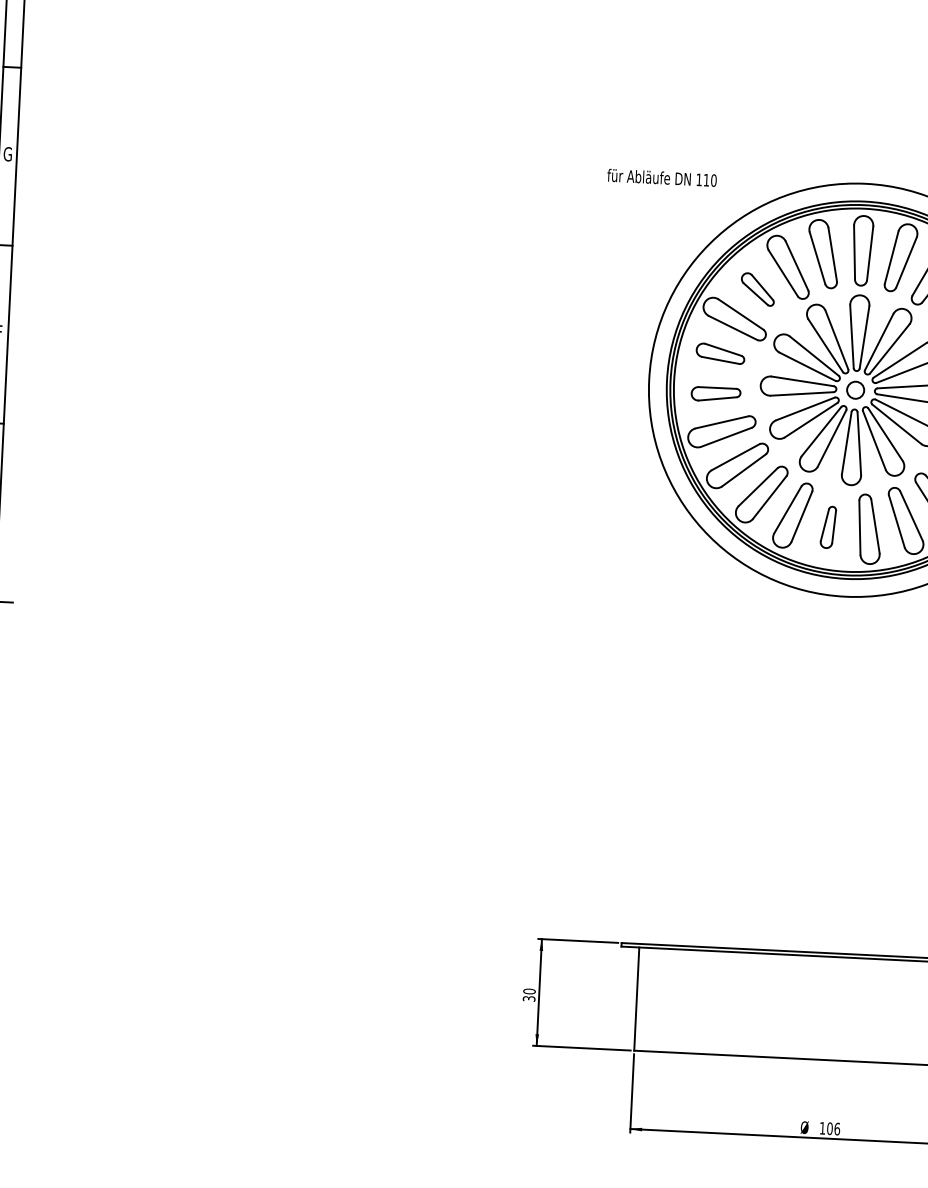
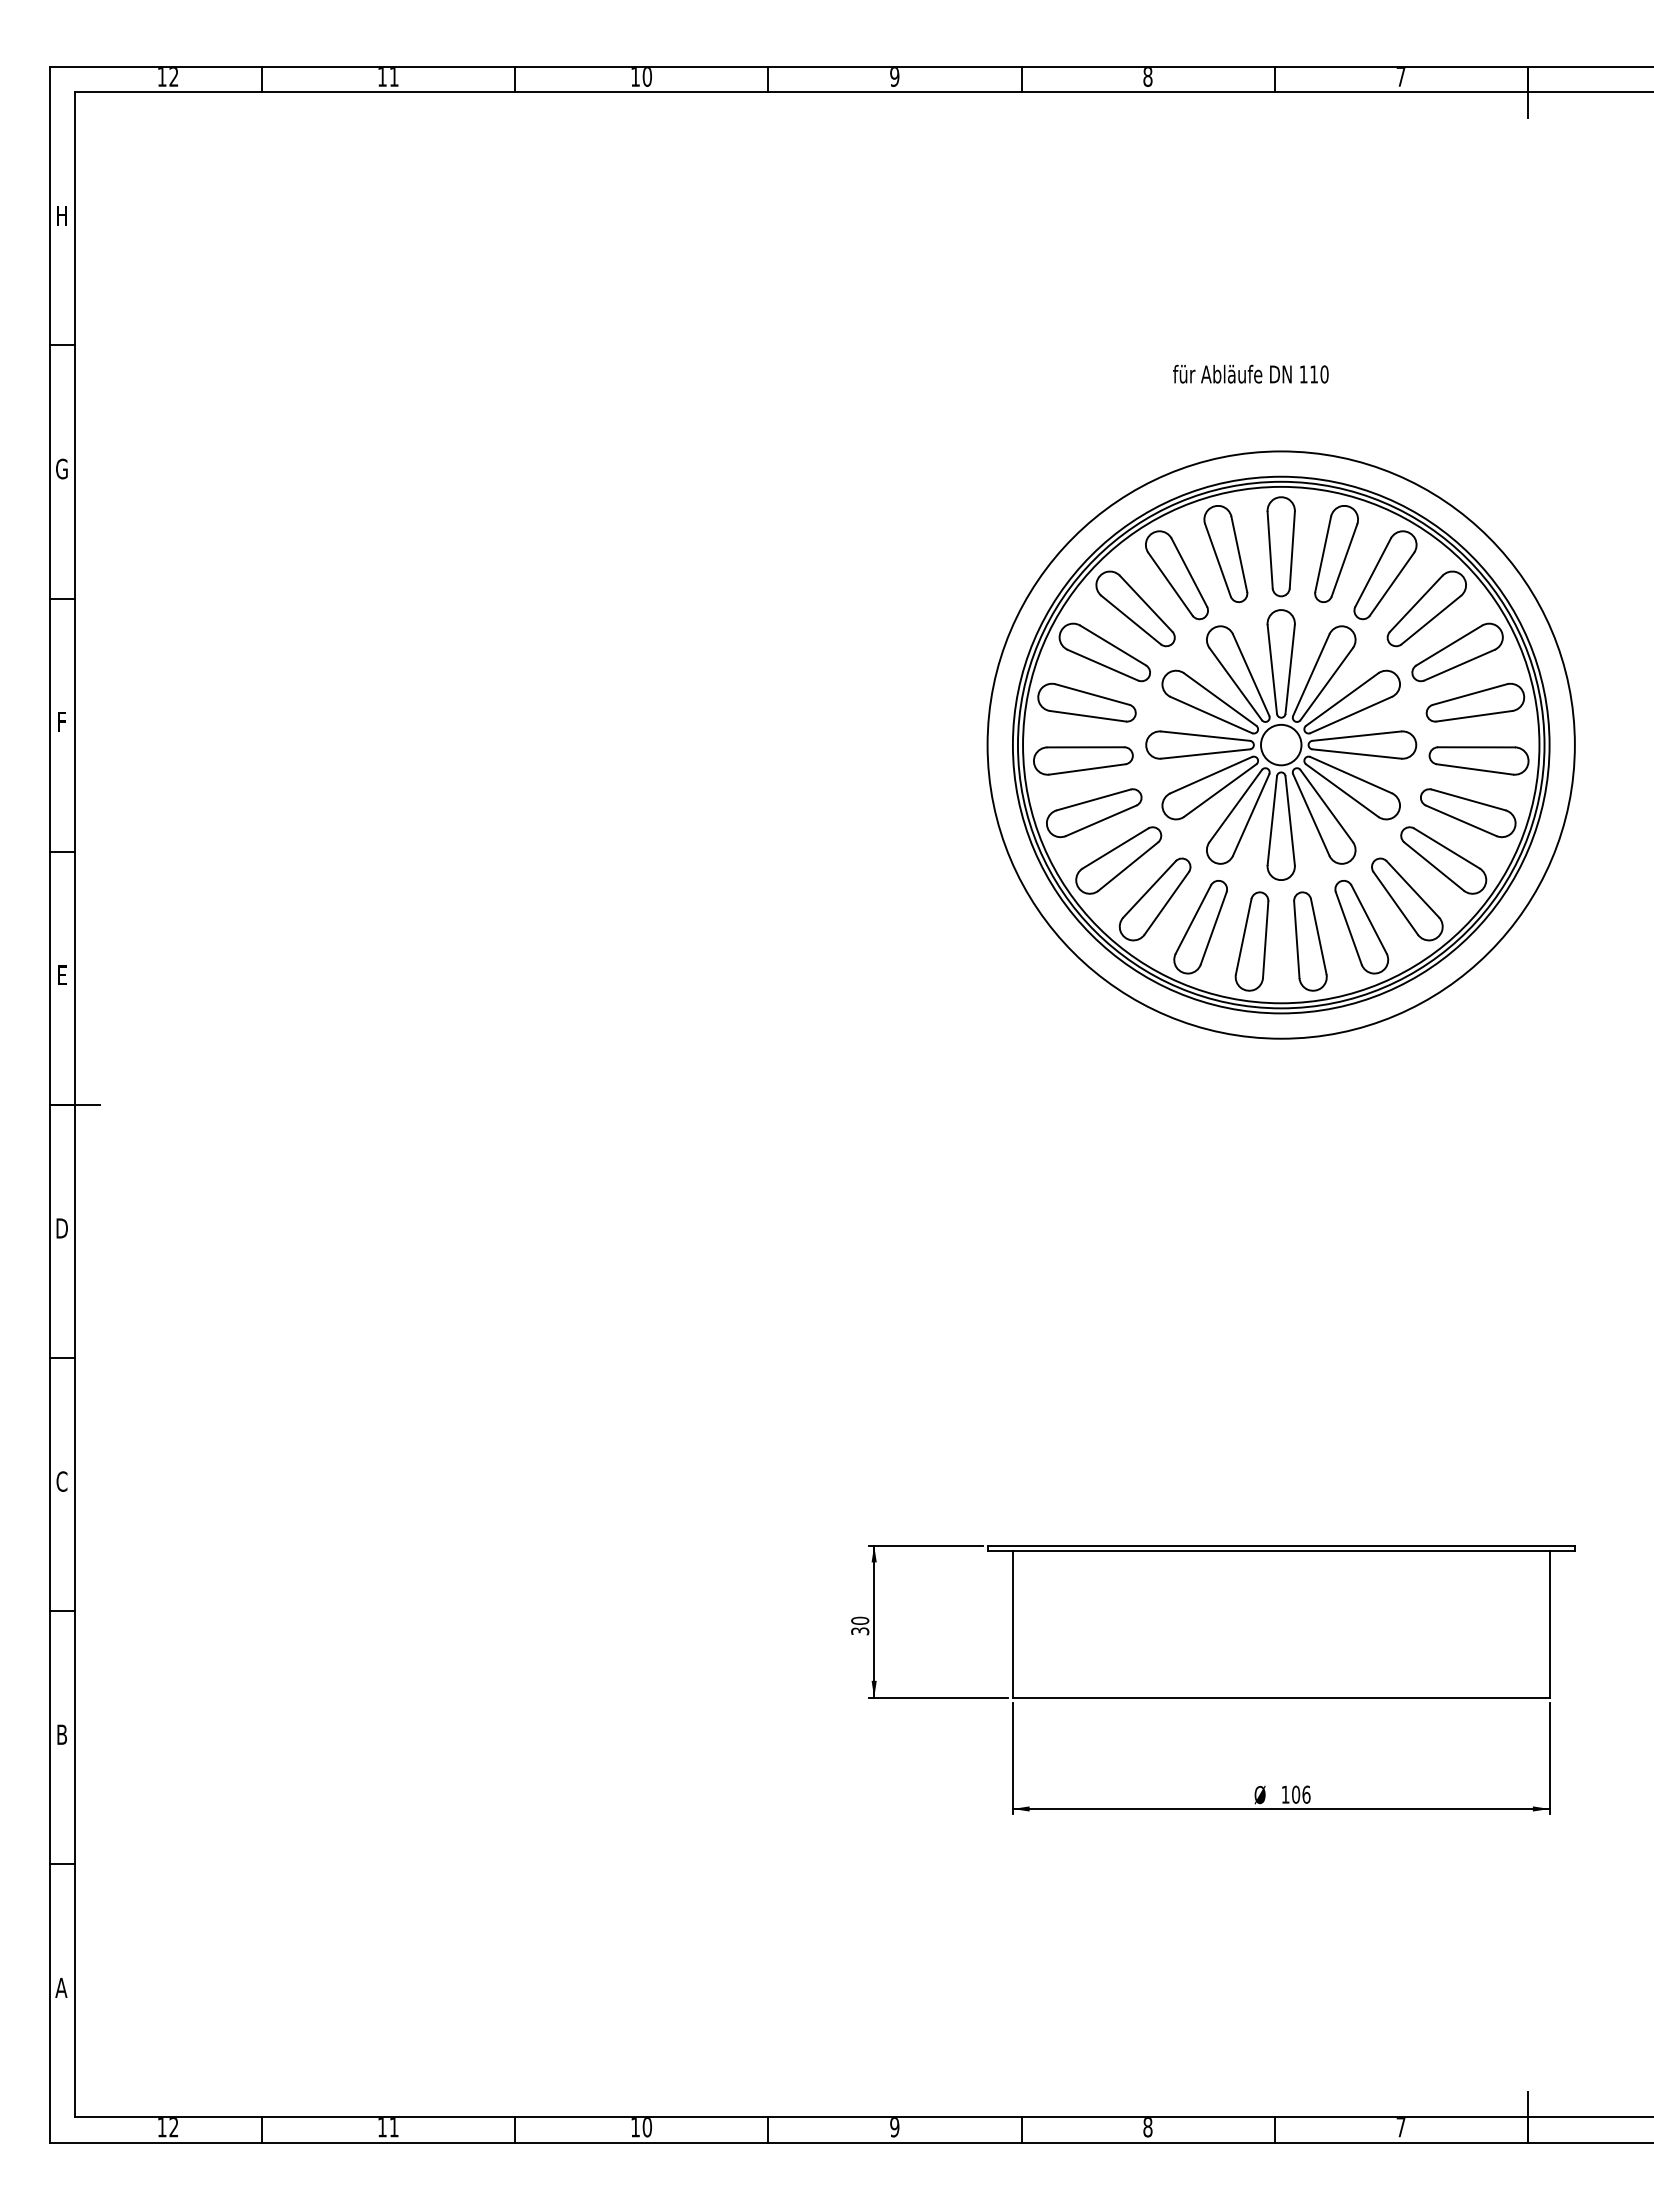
text: (661, 177) -> (1250, 373), moved
part: (757, 289) -> (1135, 608), size x1.67
part: (720, 353) -> (1086, 702), size x1.43
circle: (855, 389) -> (1281, 744), size x1.67
part: (716, 394) -> (1083, 760), size x1.43
part: (827, 527) -> (1251, 941), size x1.67

